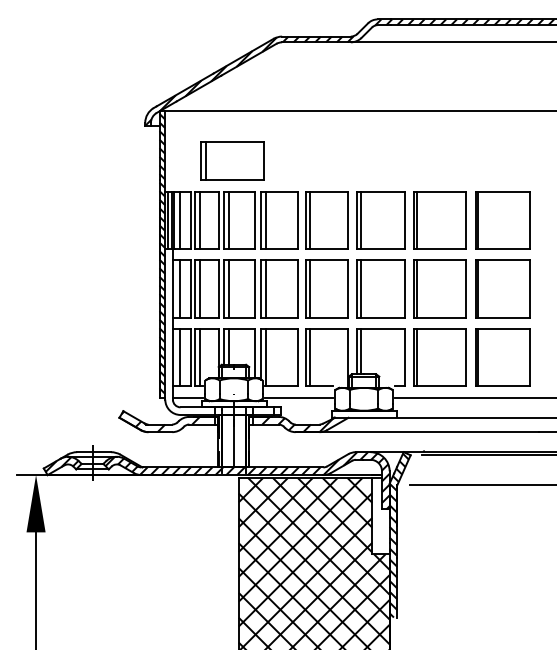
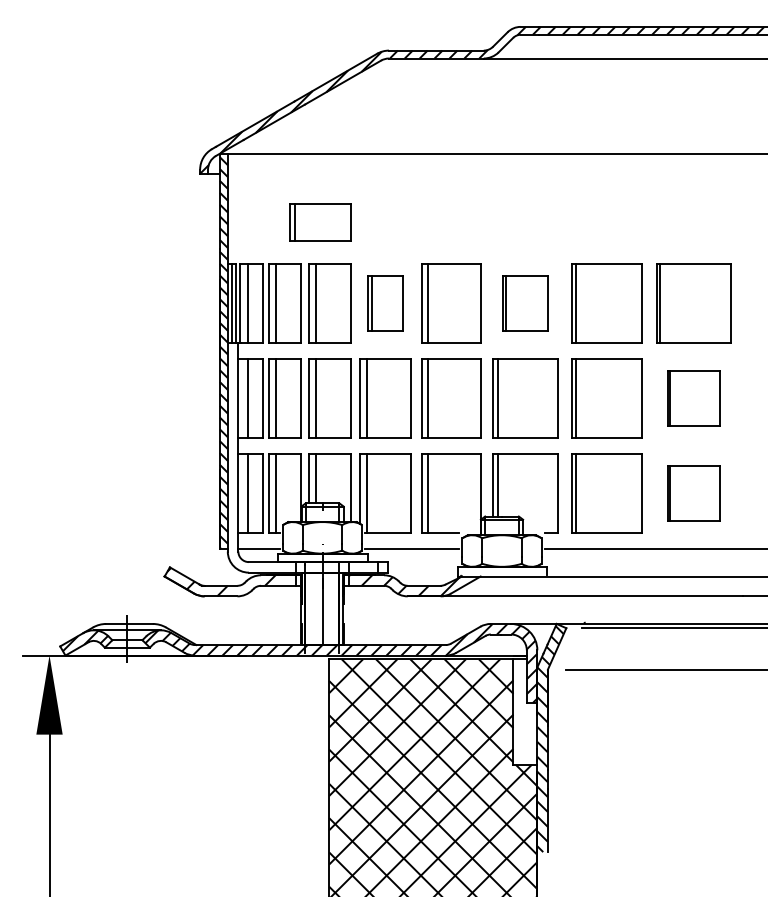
part: (232, 161) -> (320, 222), size x0.7
part: (279, 219) -> (385, 303), size x0.7
part: (381, 219) -> (525, 303), size x0.7
part: (502, 288) -> (693, 398), size x0.7
part: (502, 357) -> (693, 493), size x0.7

